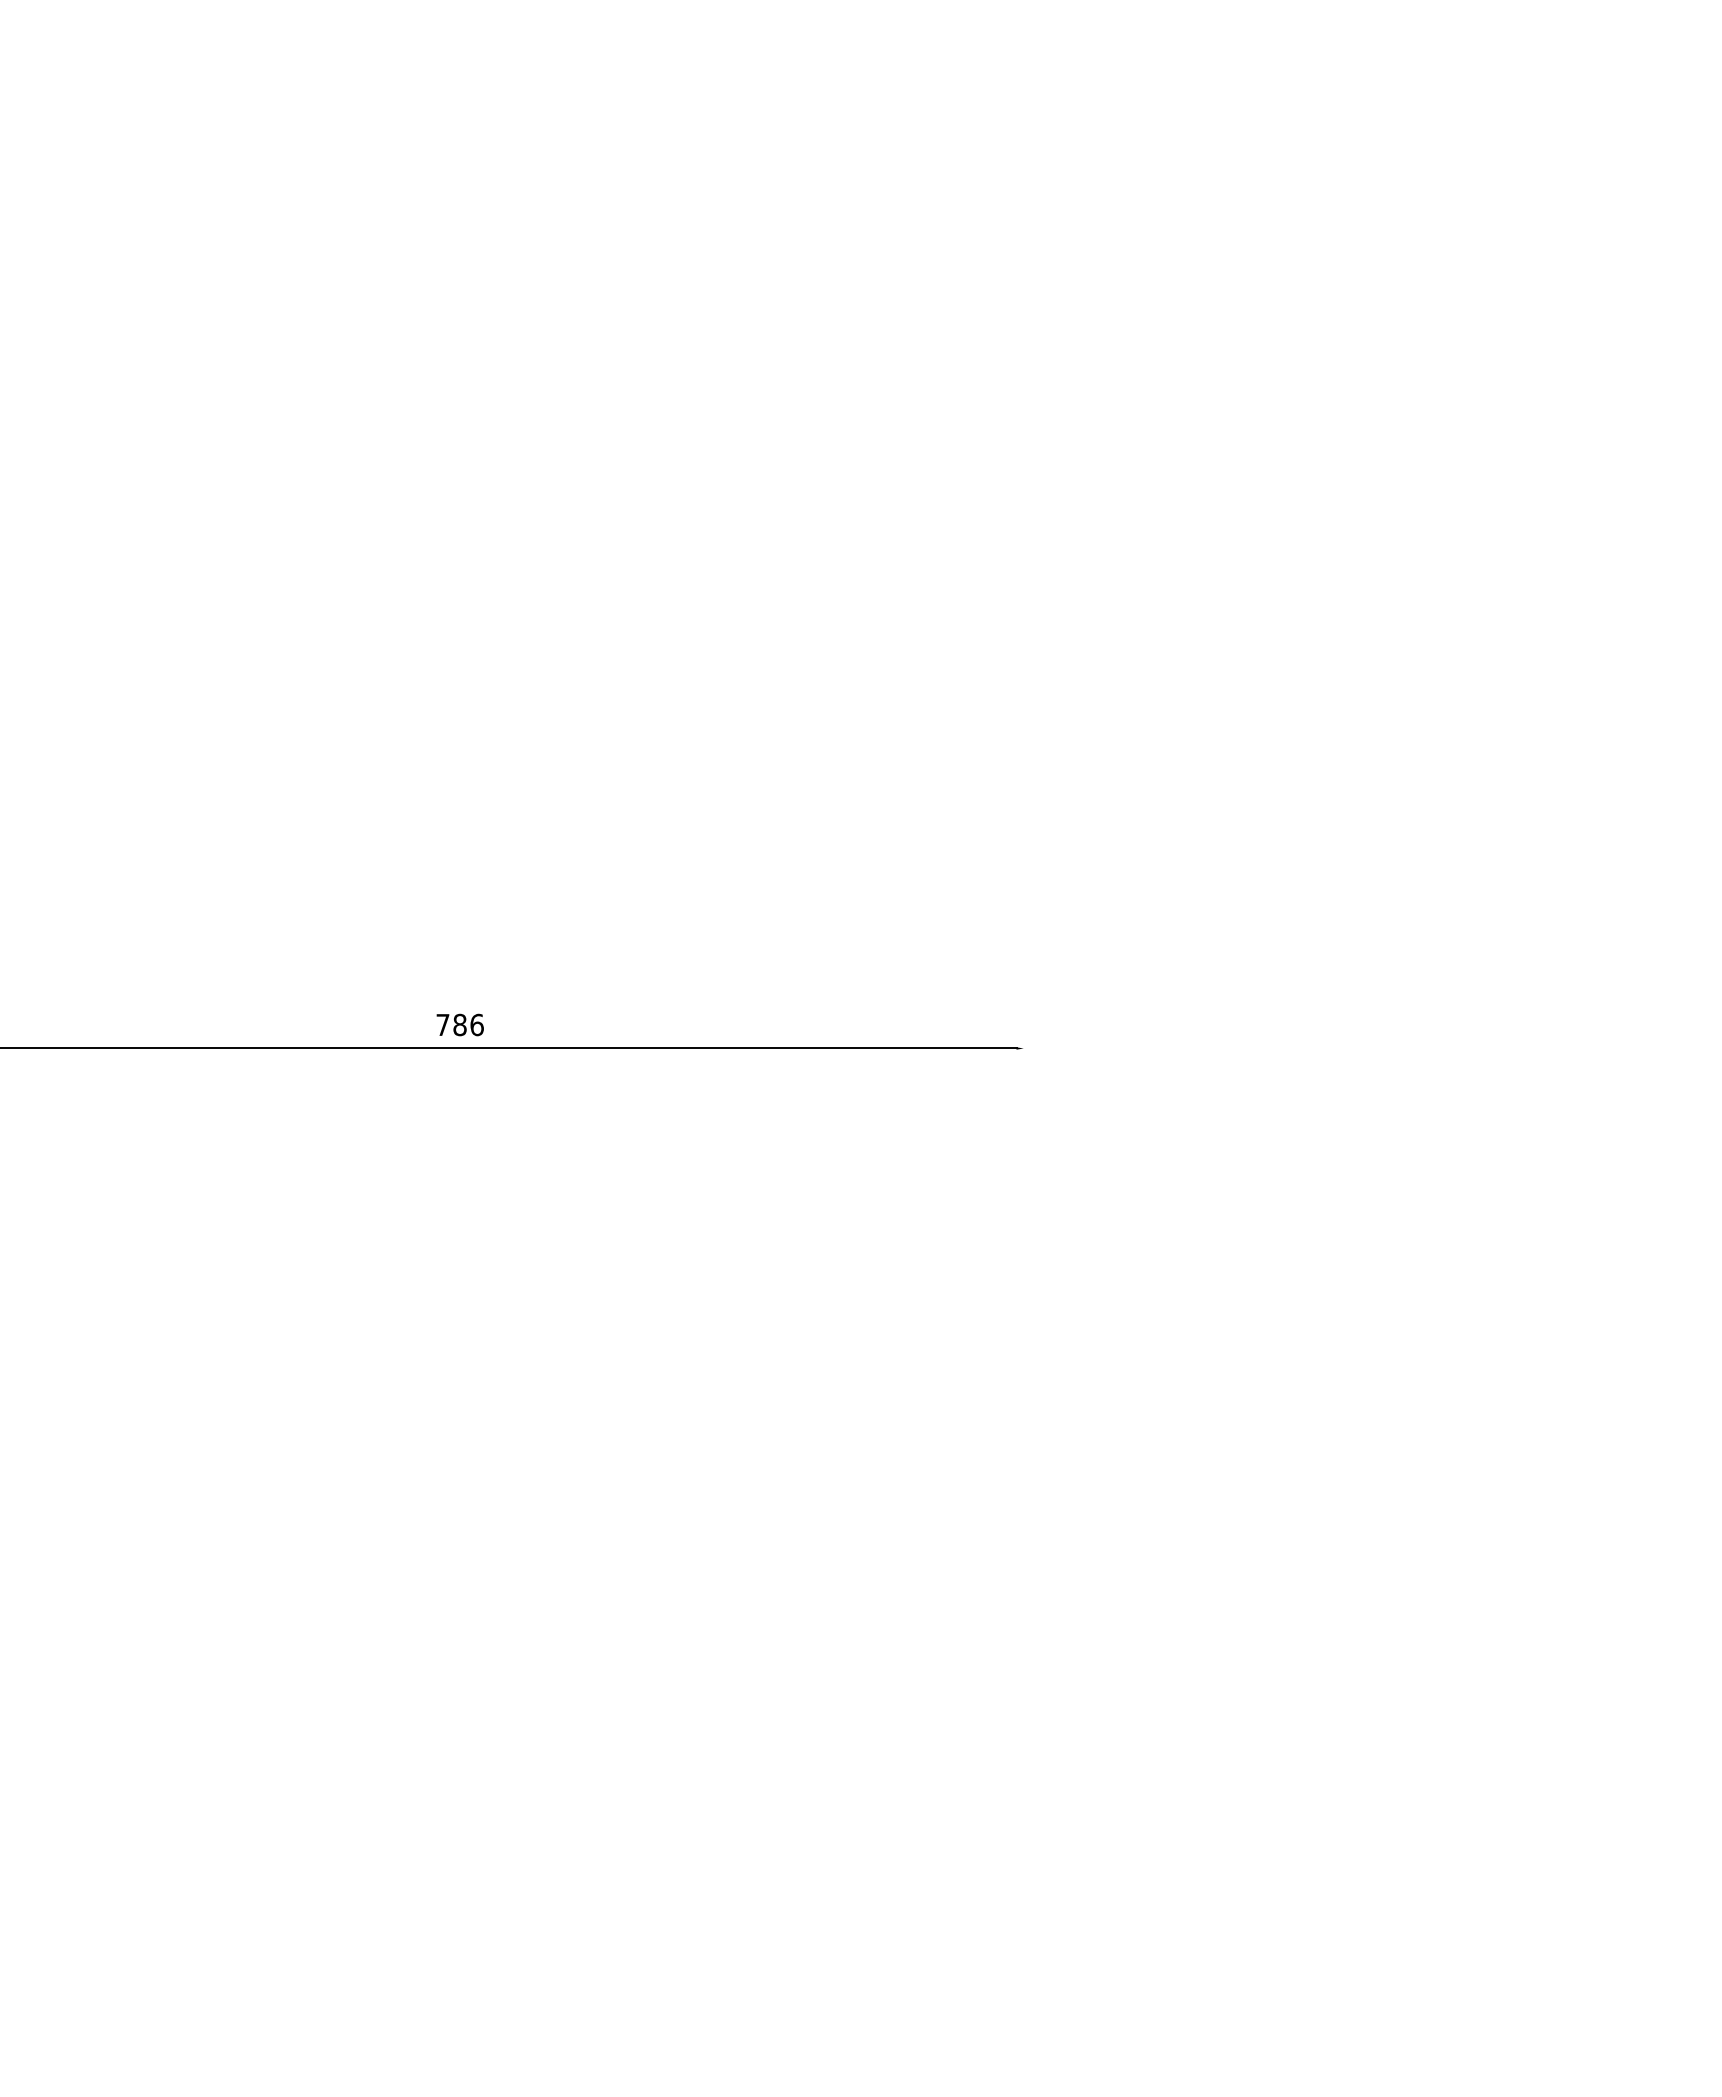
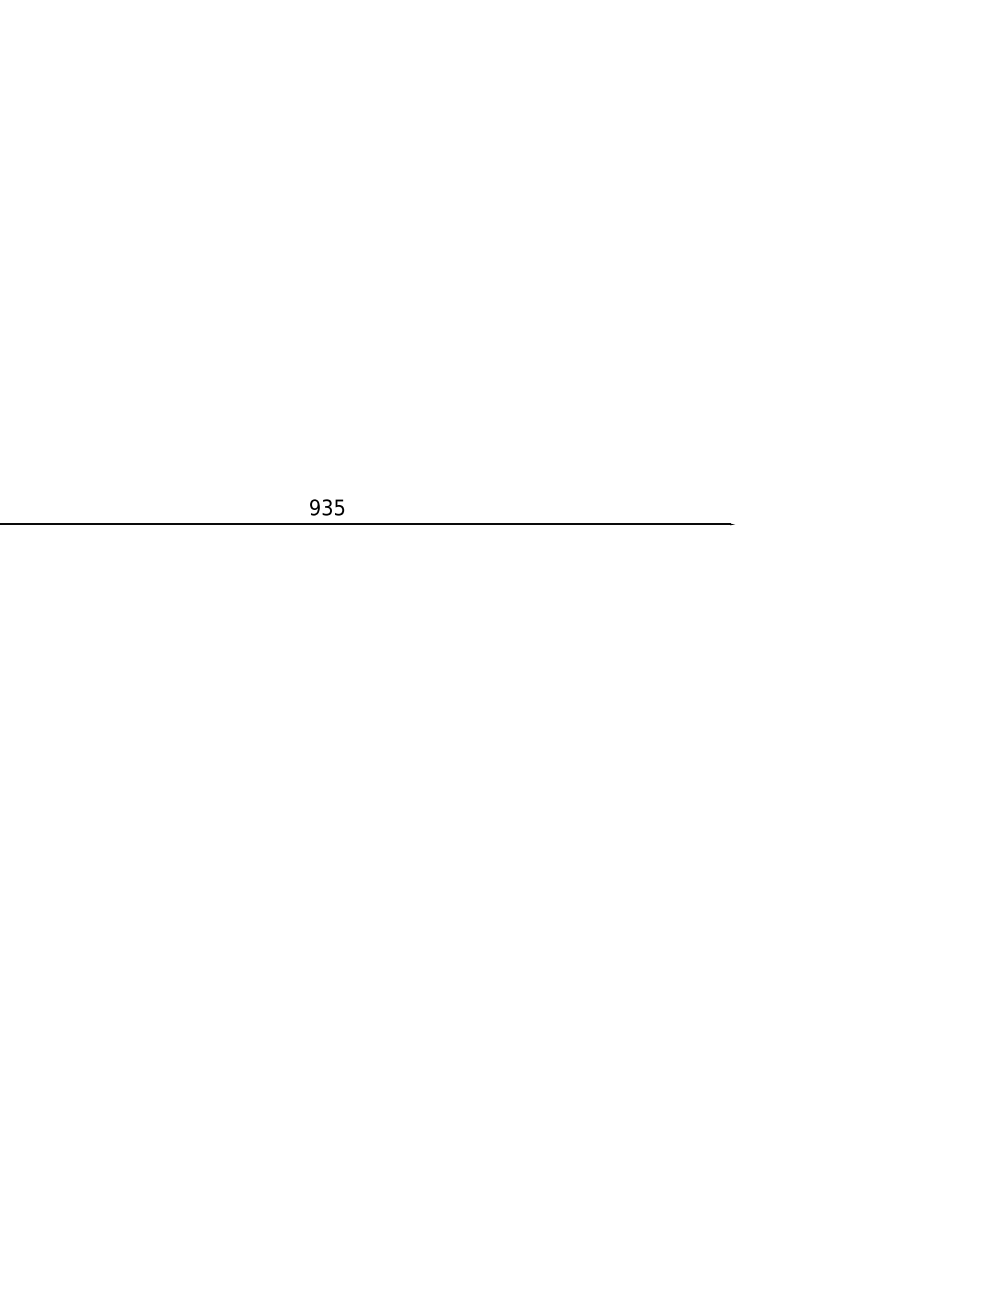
text: (459, 1024) -> (326, 507), 786 -> 935

